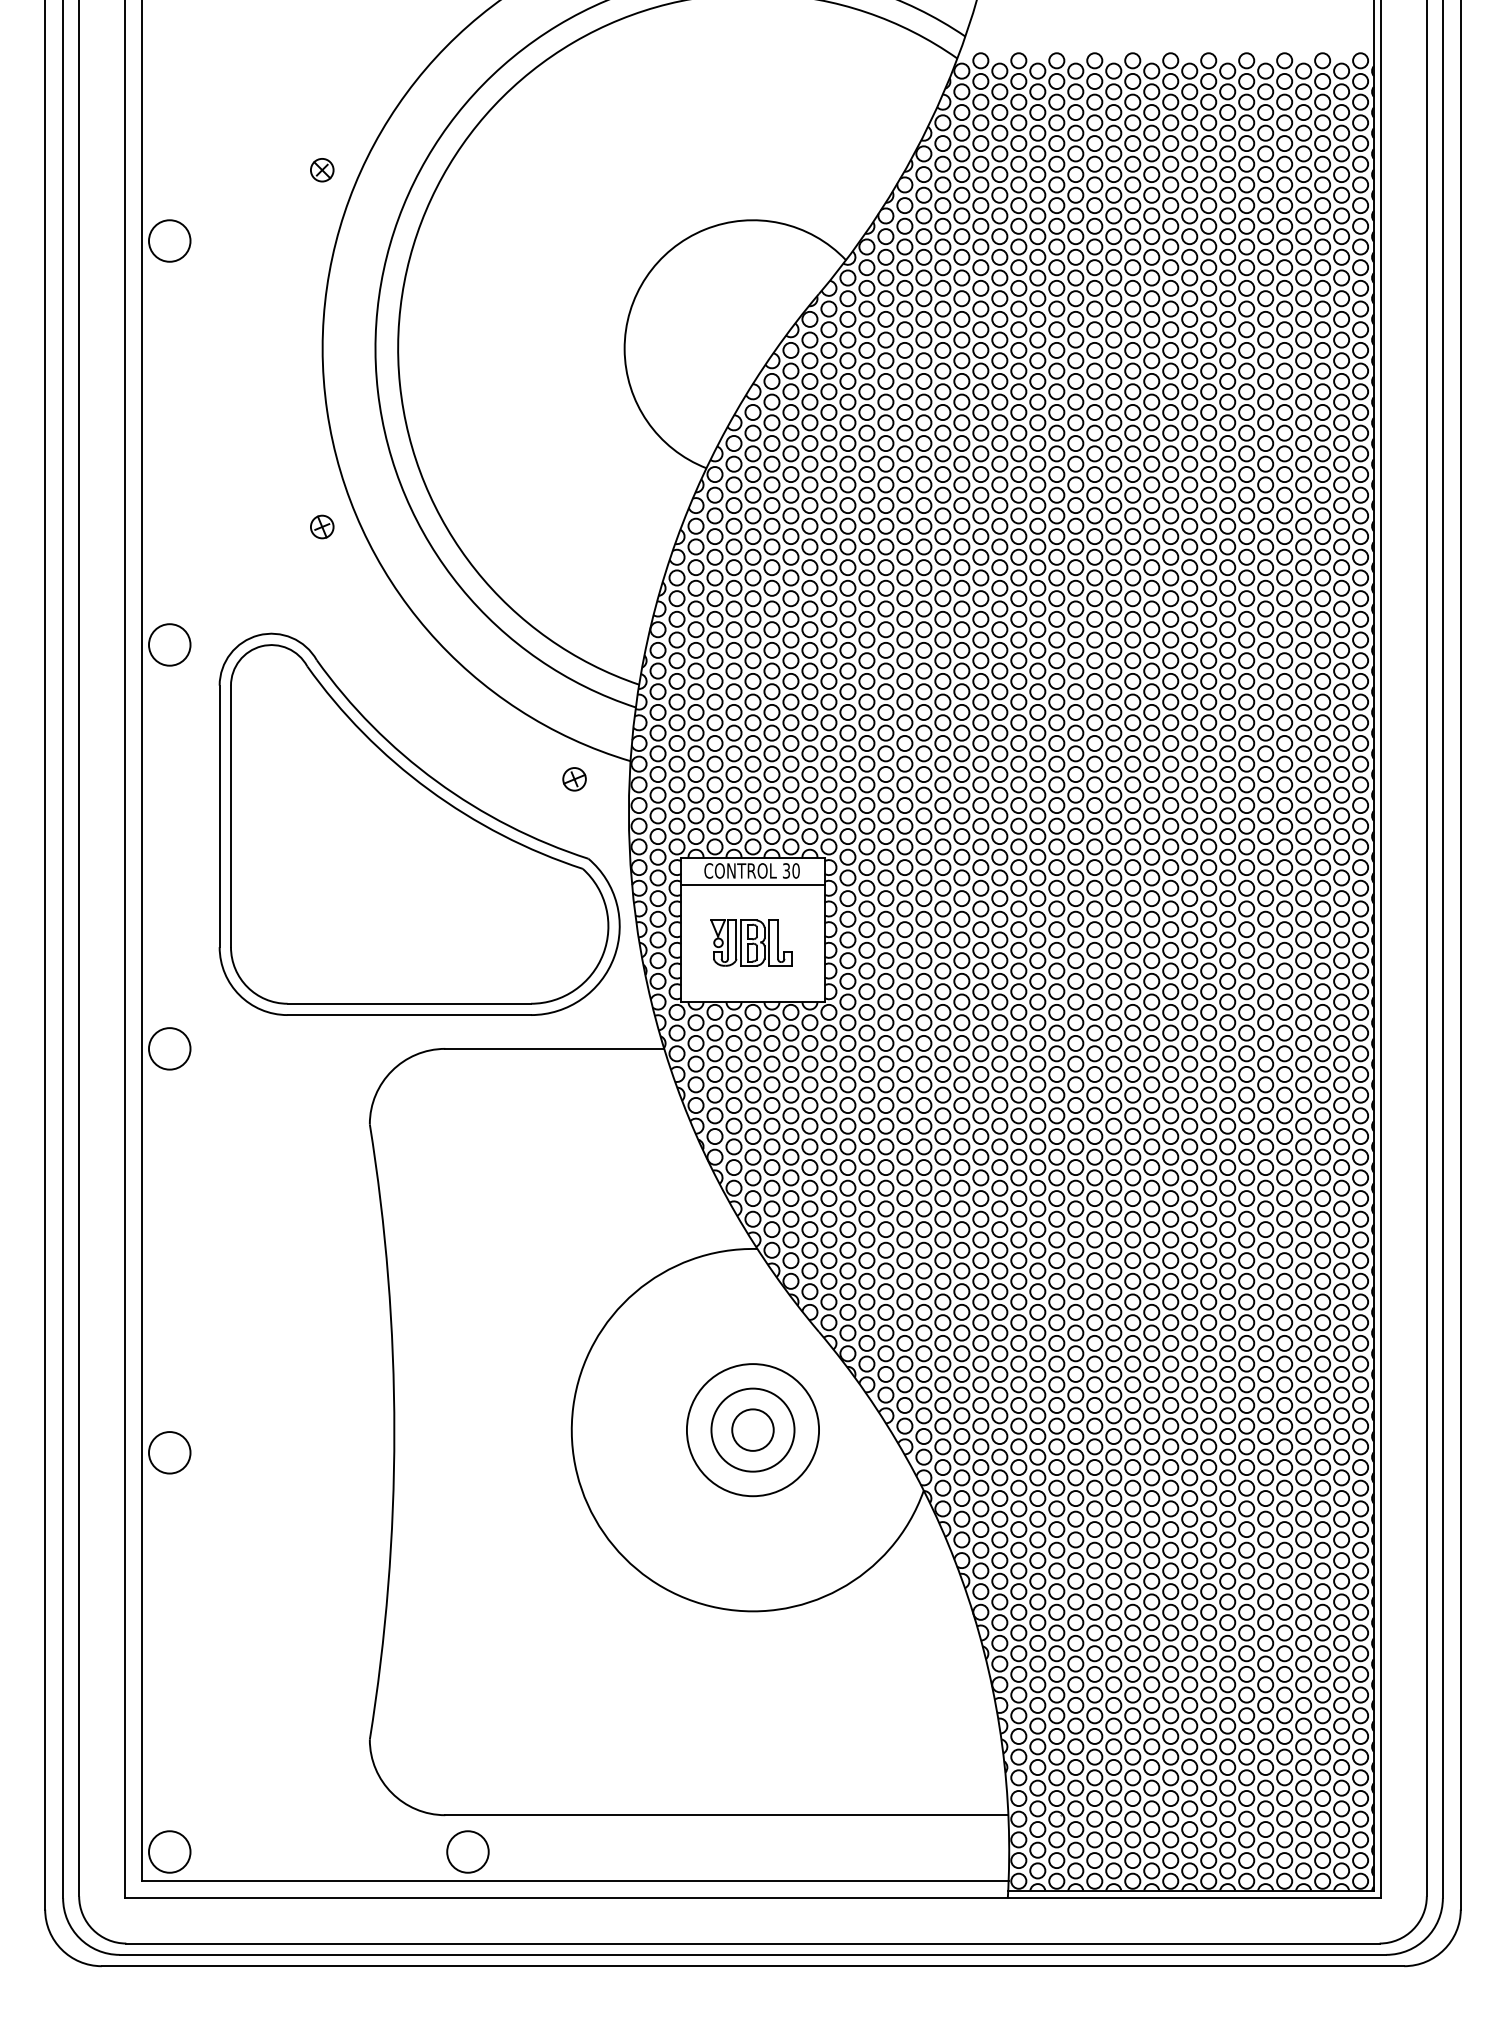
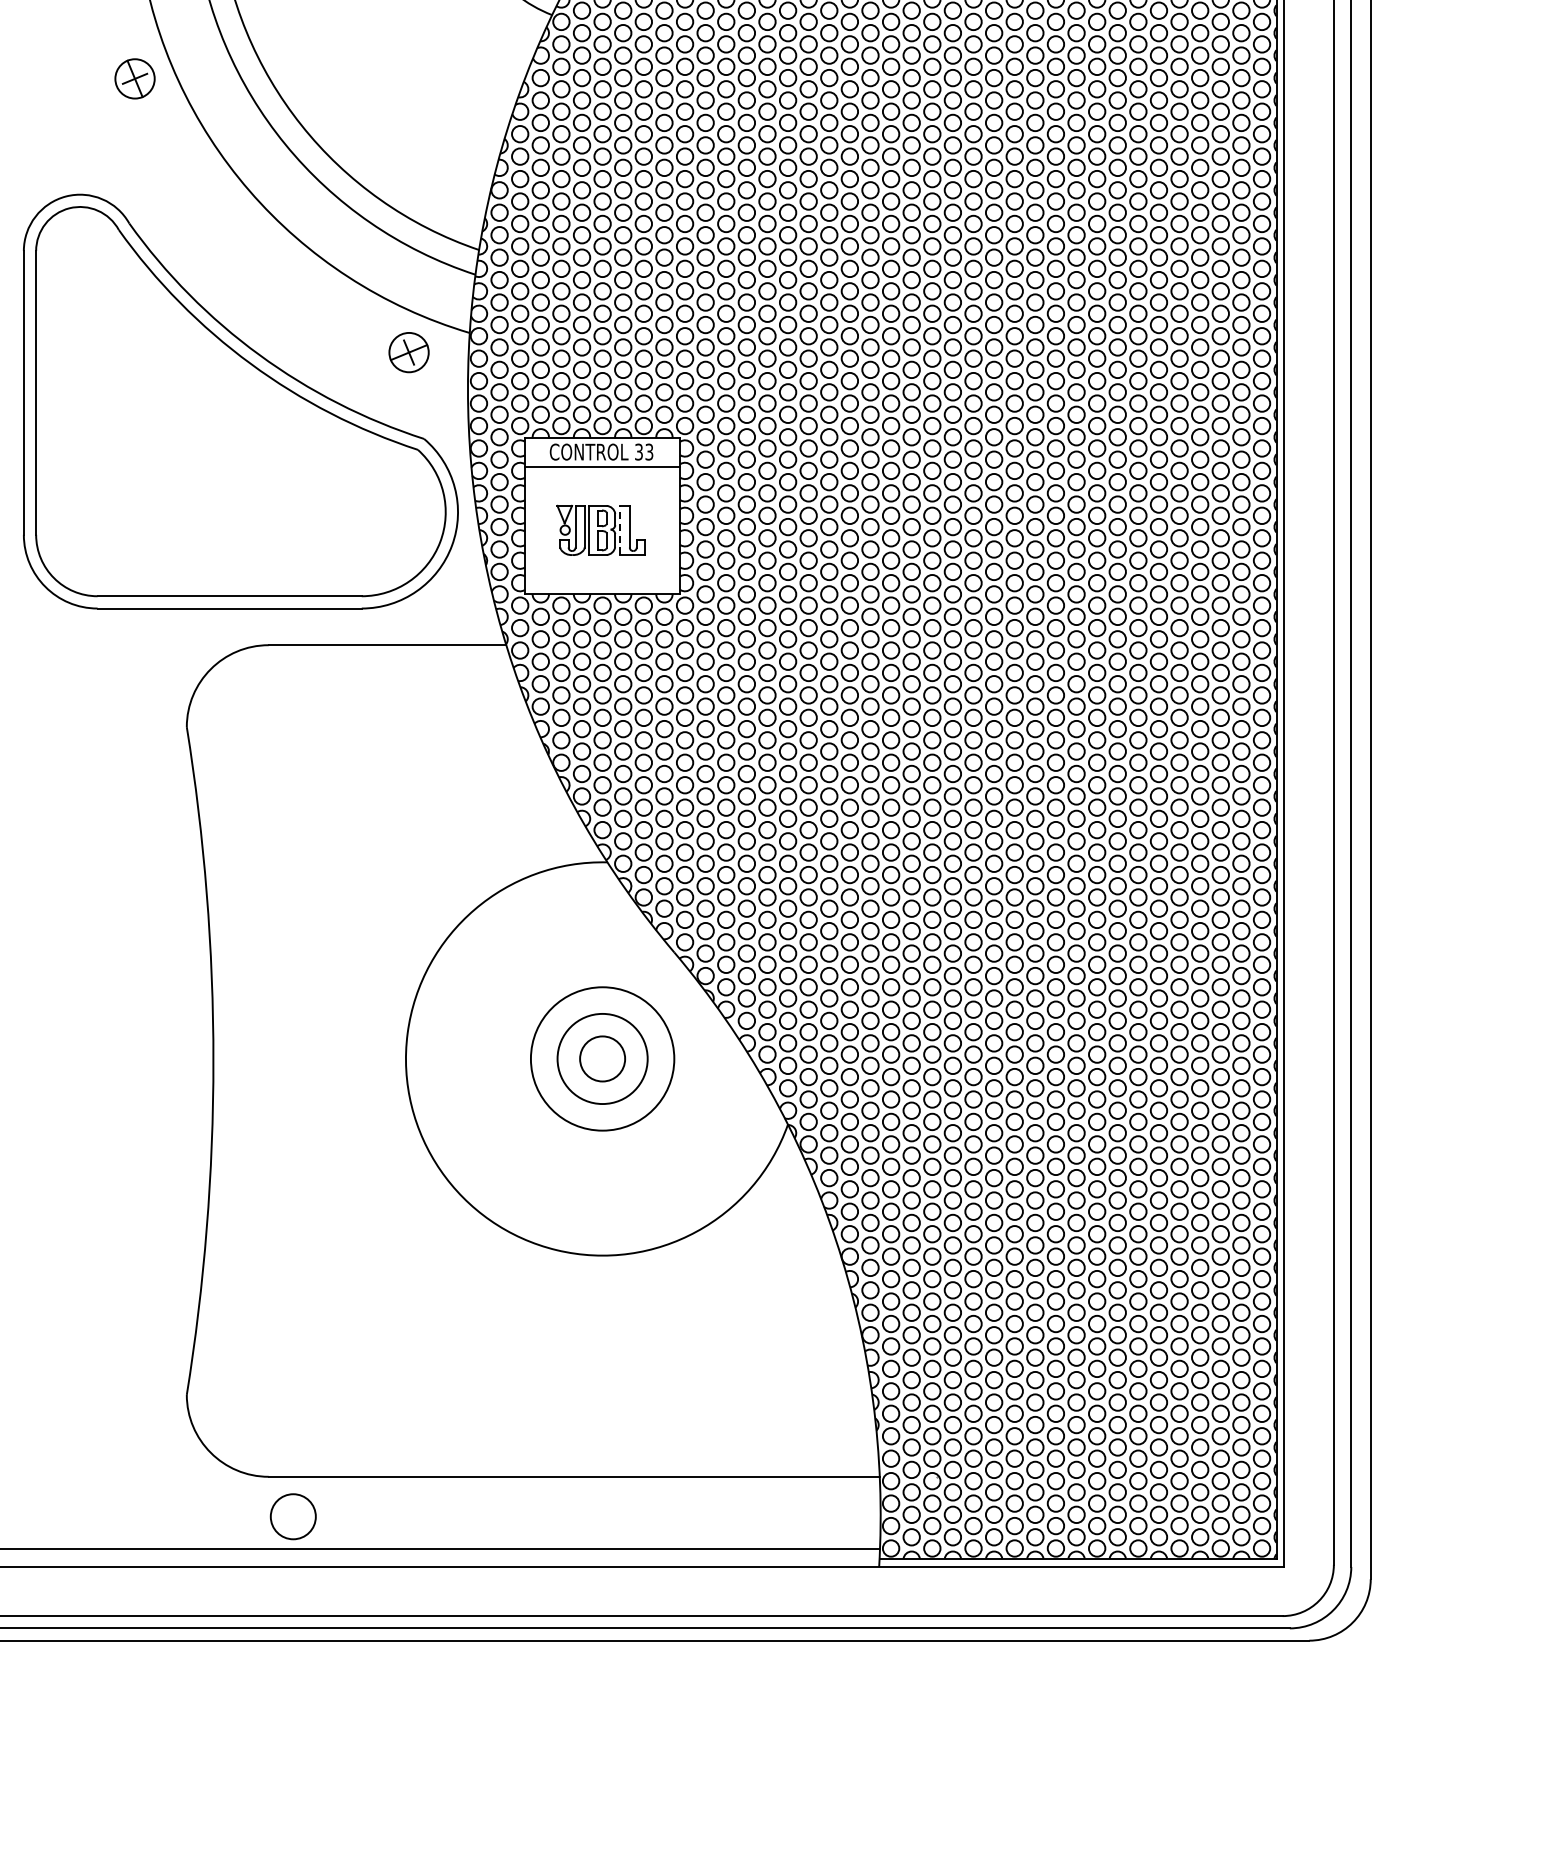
part: (322, 526) -> (135, 78), size x1.6
part: (574, 779) -> (408, 352), size x1.6
text: (795, 870) -> (648, 451), 30 -> 33
line: (769, 943) -> (620, 530), solid -> dashed

